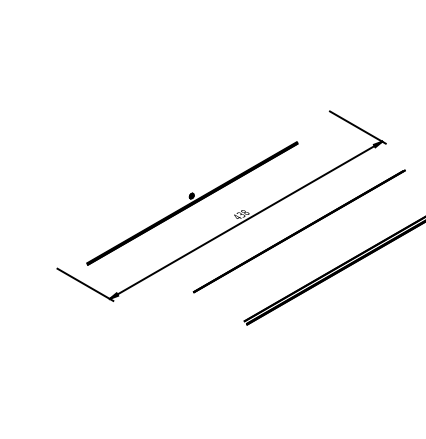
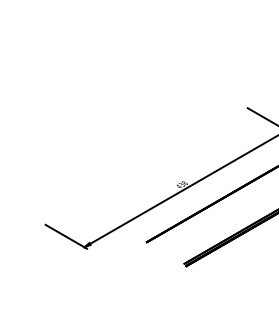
part: (192, 203) -> (145, 176), removed

